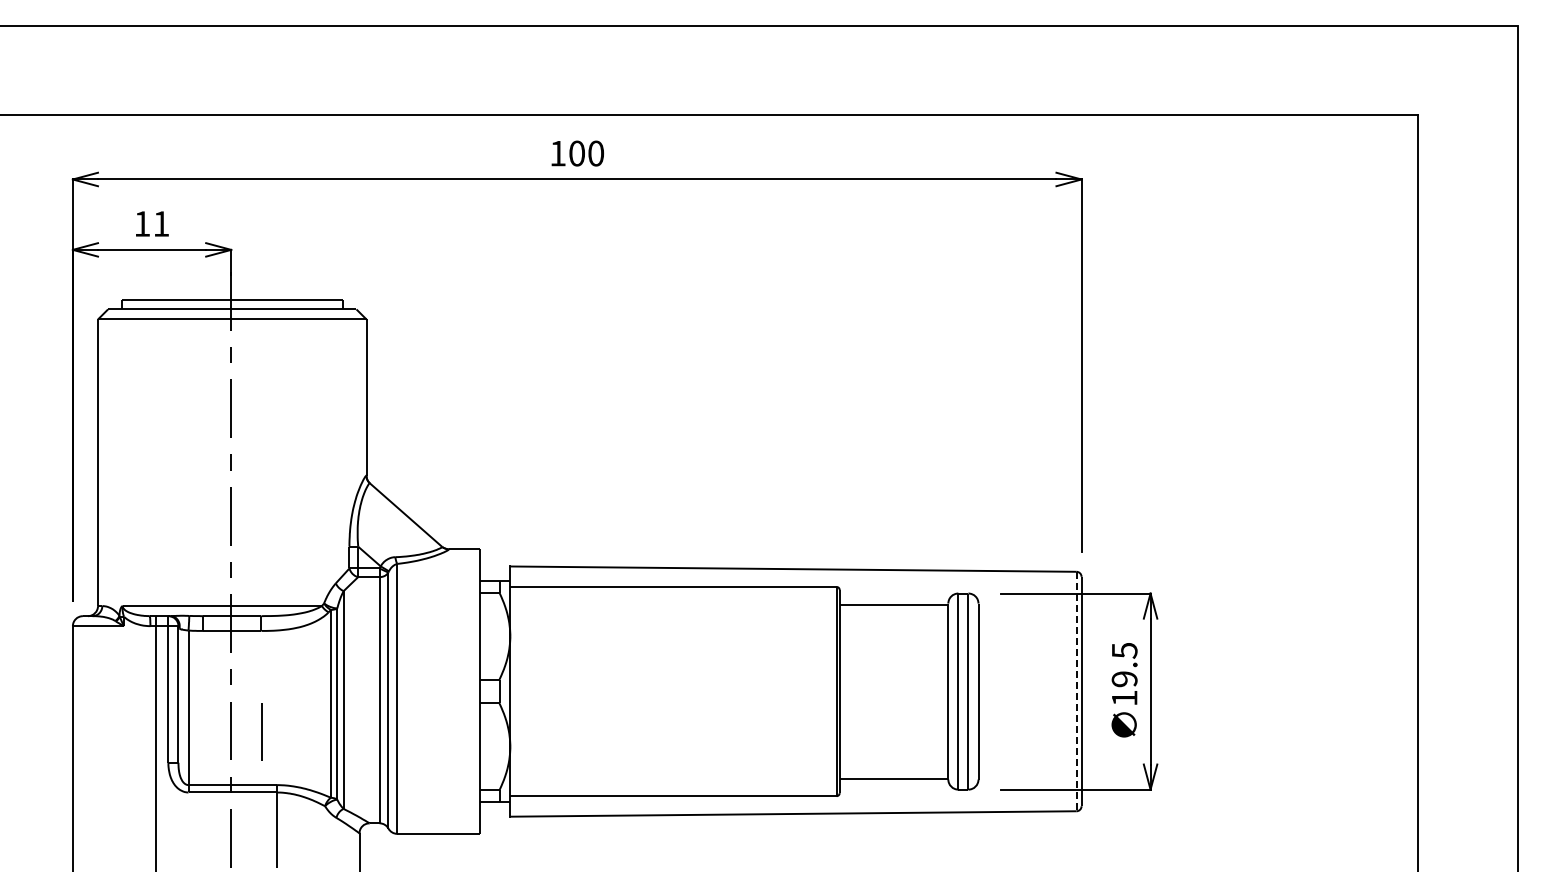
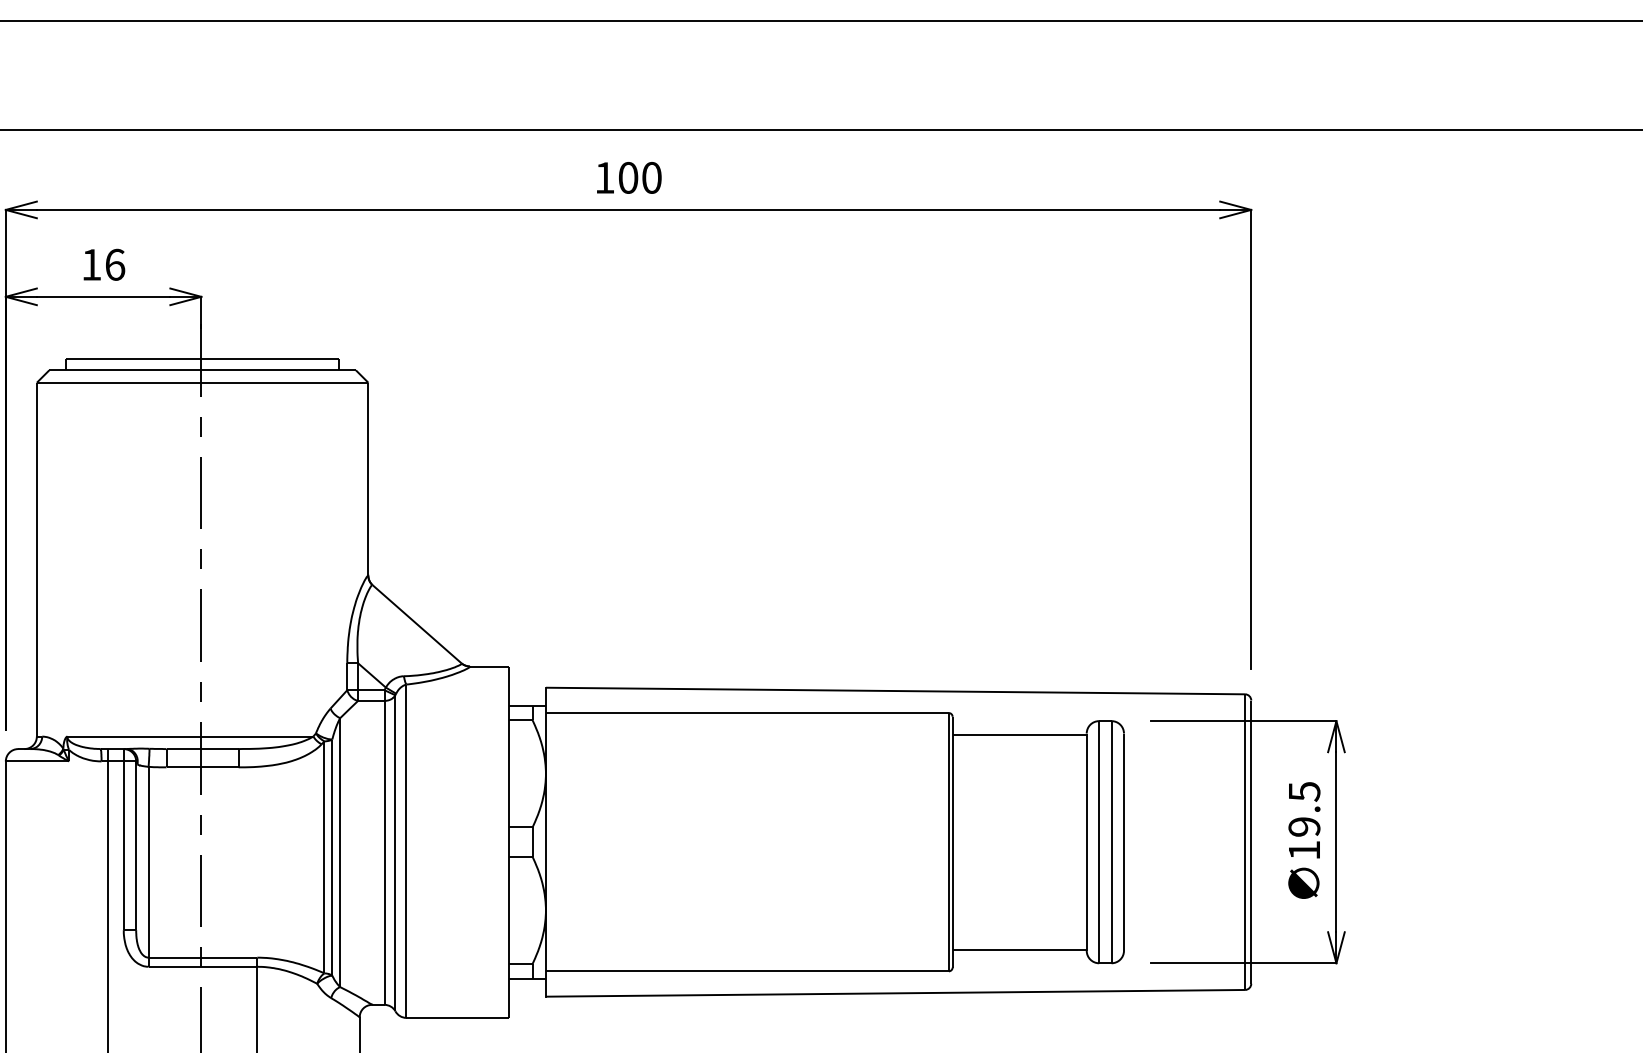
text: (161, 223) -> (115, 264), 11 -> 16
line: (1076, 691) -> (1244, 842), dashed -> solid
line: (261, 731) -> (238, 891), removed

